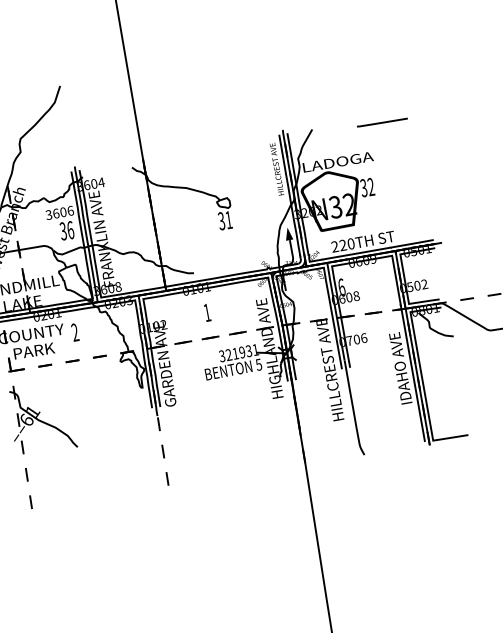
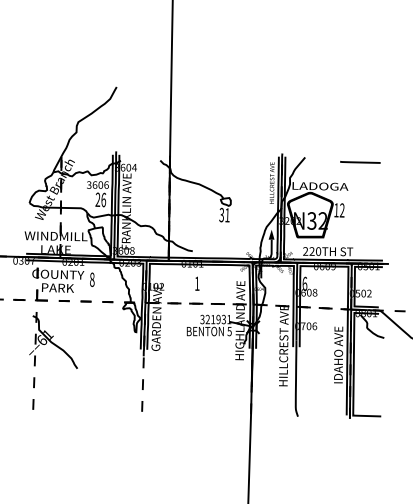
text: (363, 188) -> (336, 210), 32 -> 12
text: (62, 232) -> (97, 200), 36 -> 26
text: (75, 332) -> (92, 279), 2 -> 8

